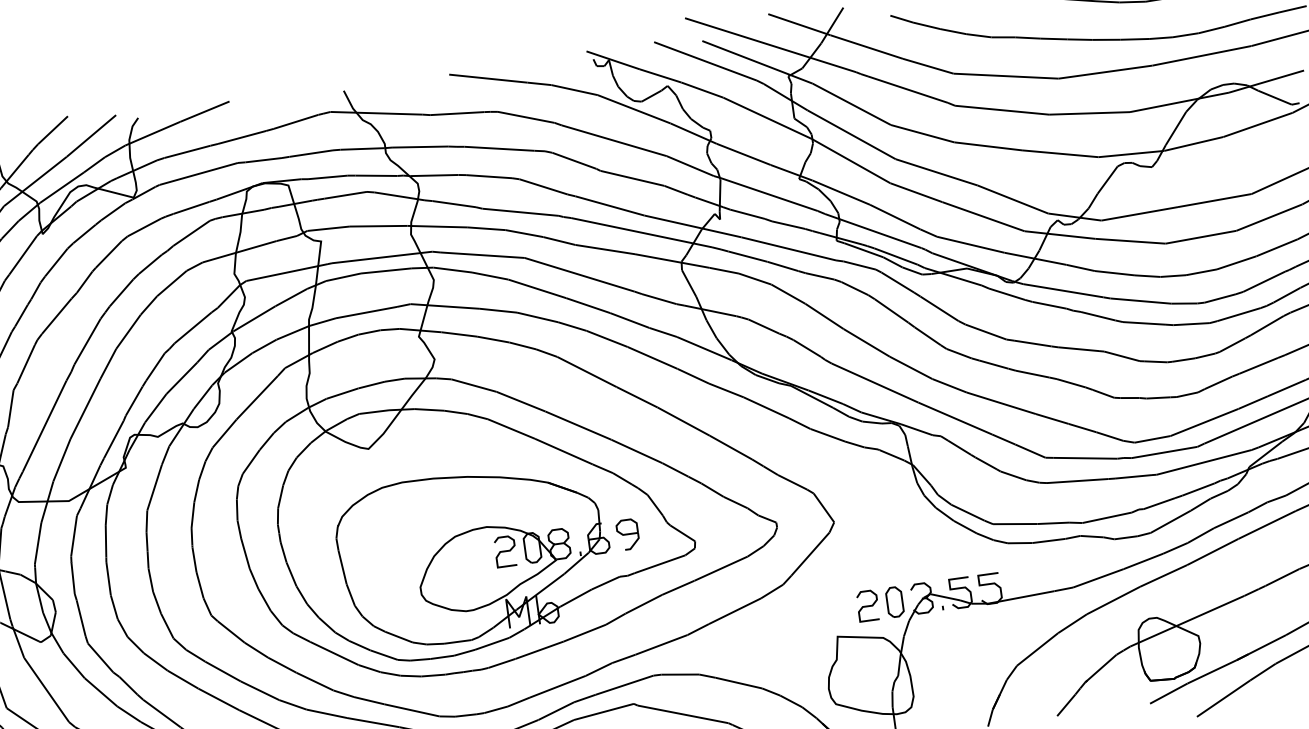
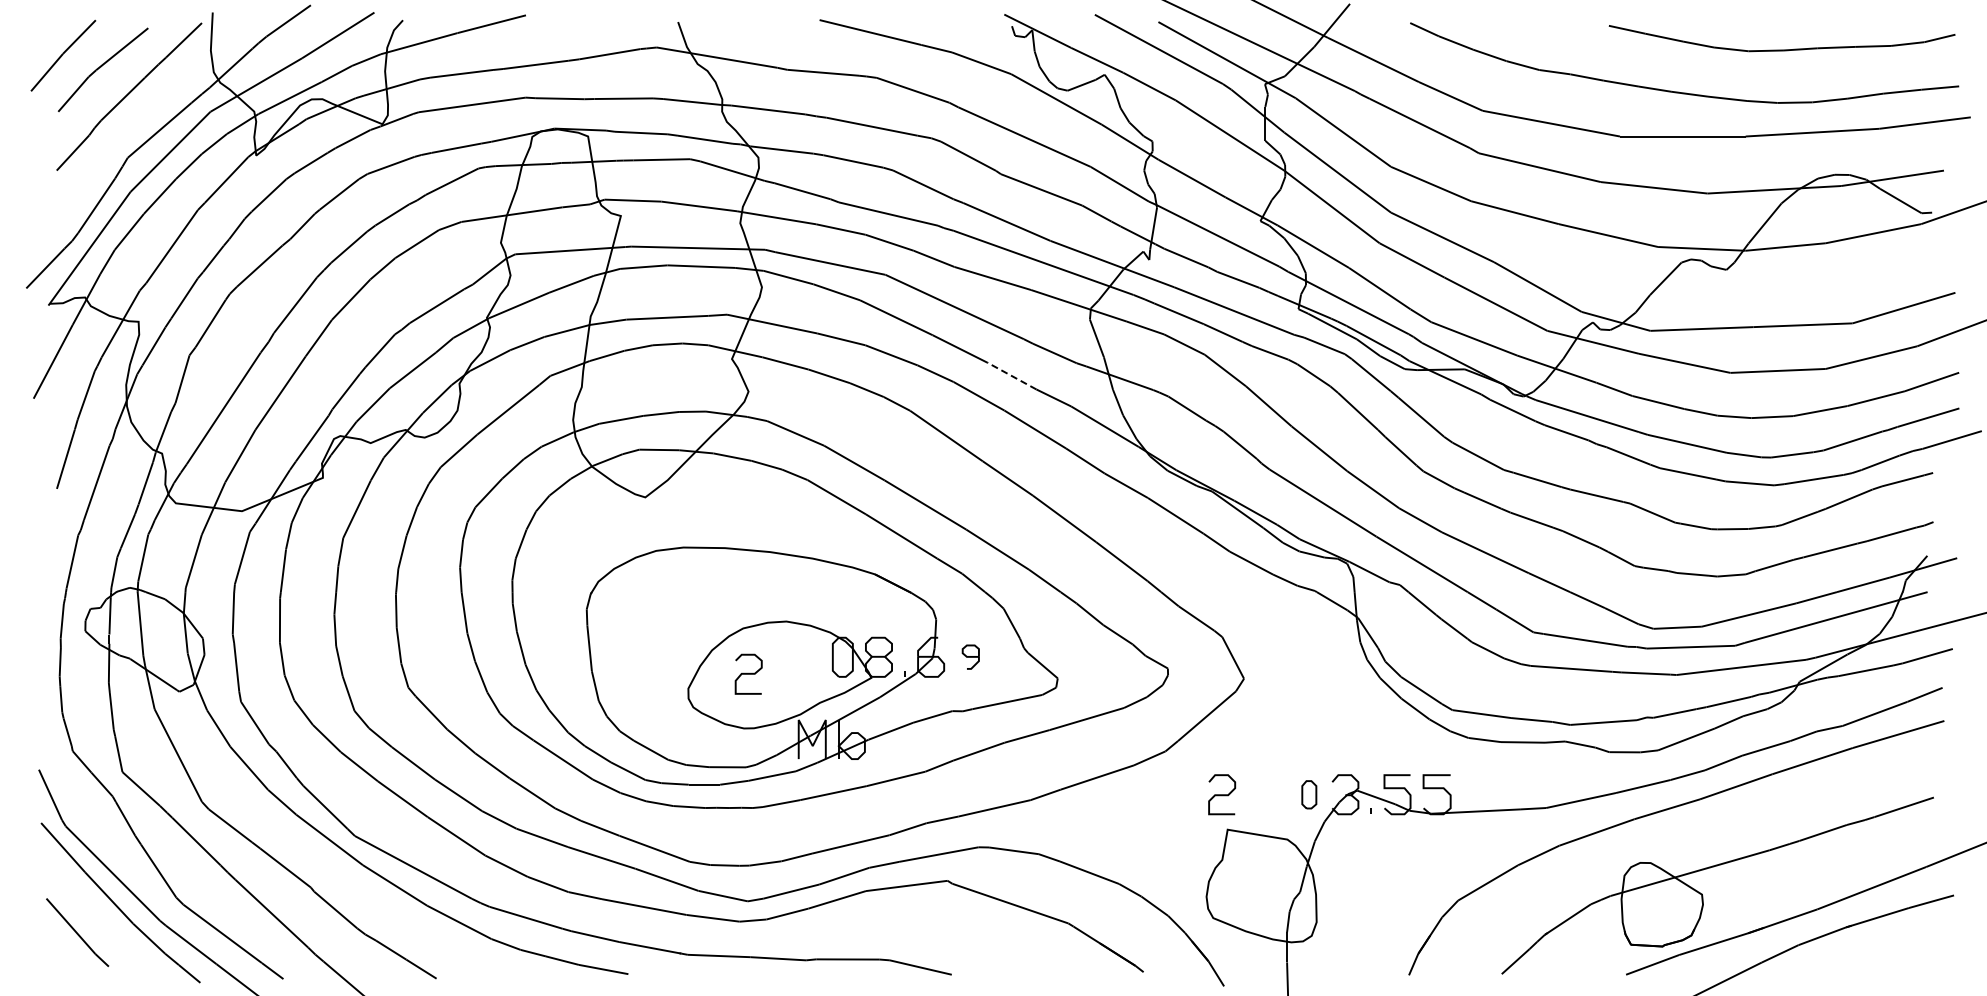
line: (630, 320) -> (1012, 376), solid -> dashed
part: (627, 534) -> (970, 656), size x0.6
curve: (505, 551) -> (748, 673), moved
part: (895, 601) -> (1309, 794), size x0.7
curve: (868, 605) -> (1222, 794), moved

